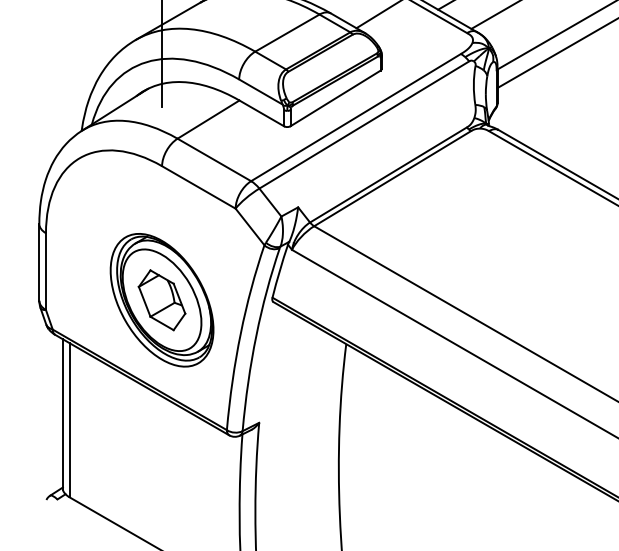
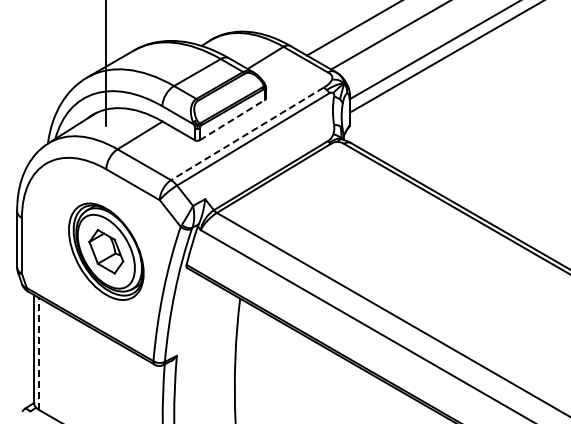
line: (335, 97) -> (232, 119), solid -> dashed
line: (354, 118) -> (246, 134), solid -> dashed
part: (162, 299) -> (106, 251), moved
line: (70, 419) -> (39, 353), solid -> dashed

